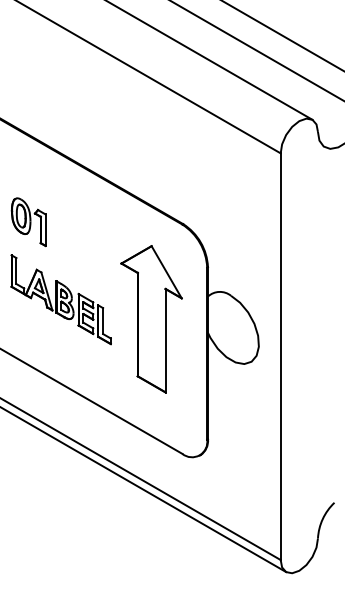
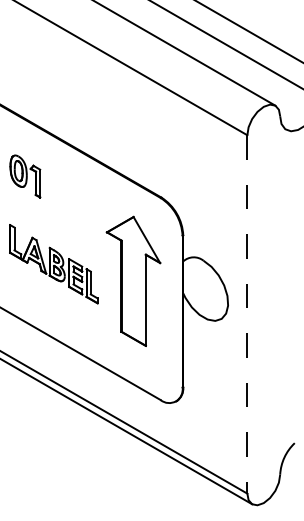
part: (28, 222) -> (25, 176), moved
line: (280, 357) -> (247, 315), solid -> dashed

